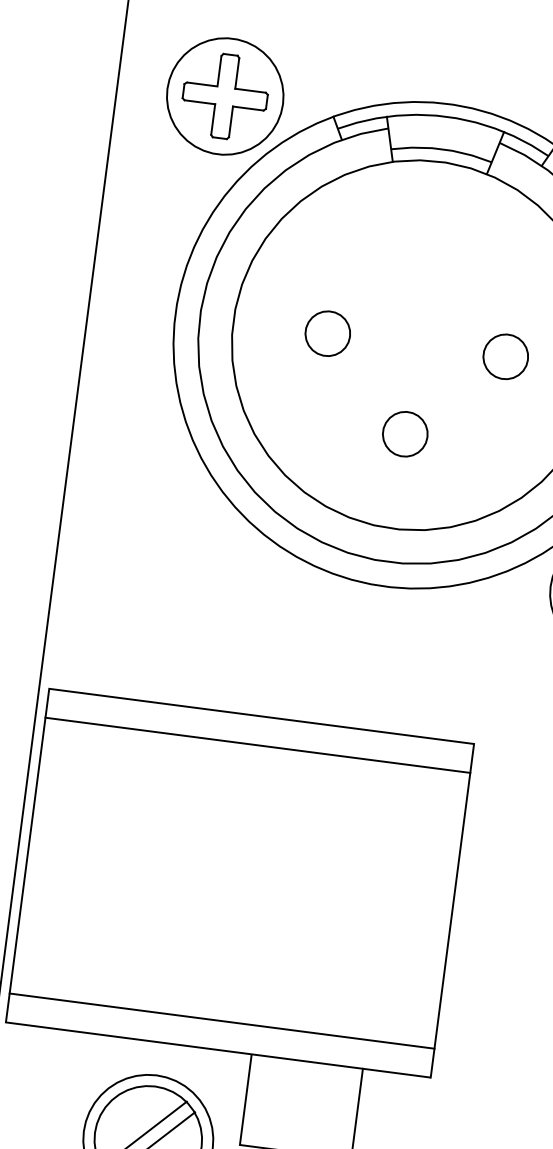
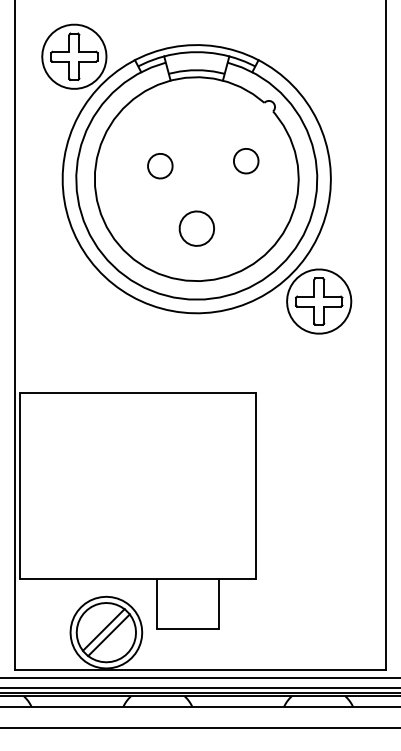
part: (328, 334) -> (160, 166), moved
part: (506, 357) -> (246, 161), moved
part: (404, 433) -> (196, 228), size x1.4
line: (258, 745) -> (138, 409), removed
line: (222, 1021) -> (138, 562), removed

